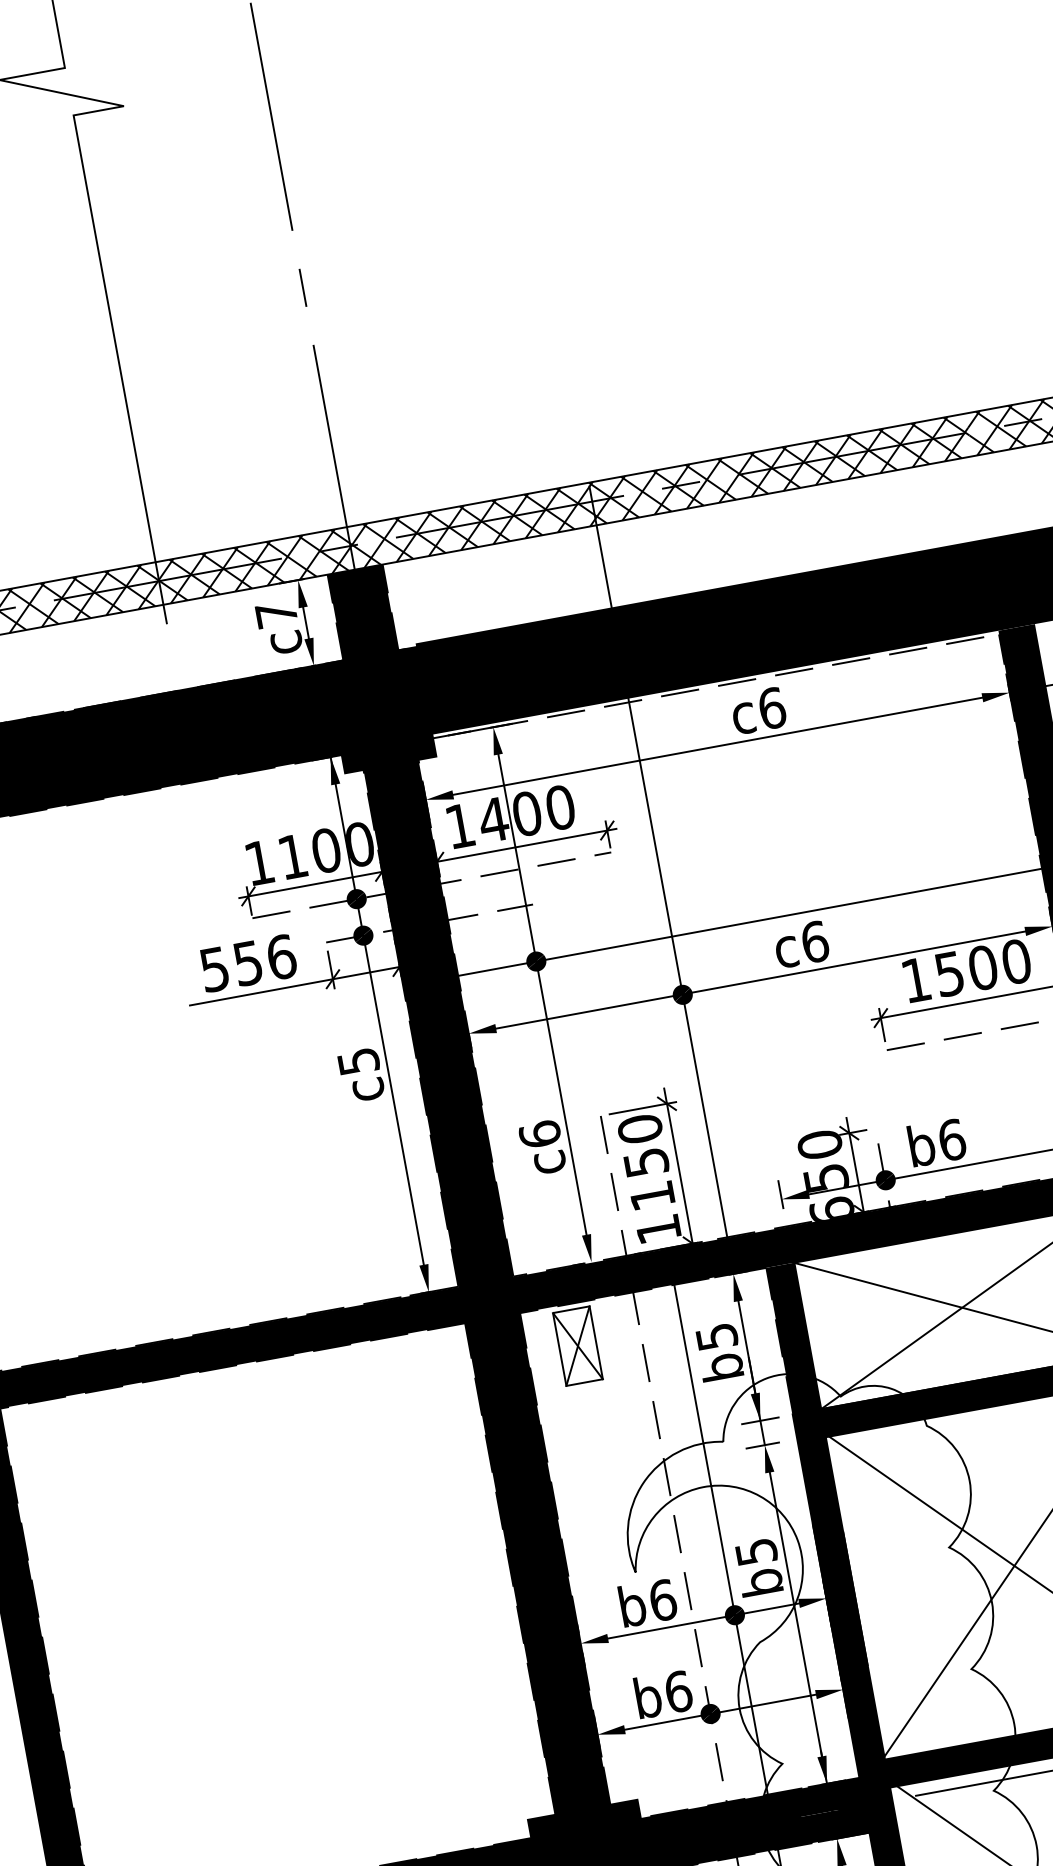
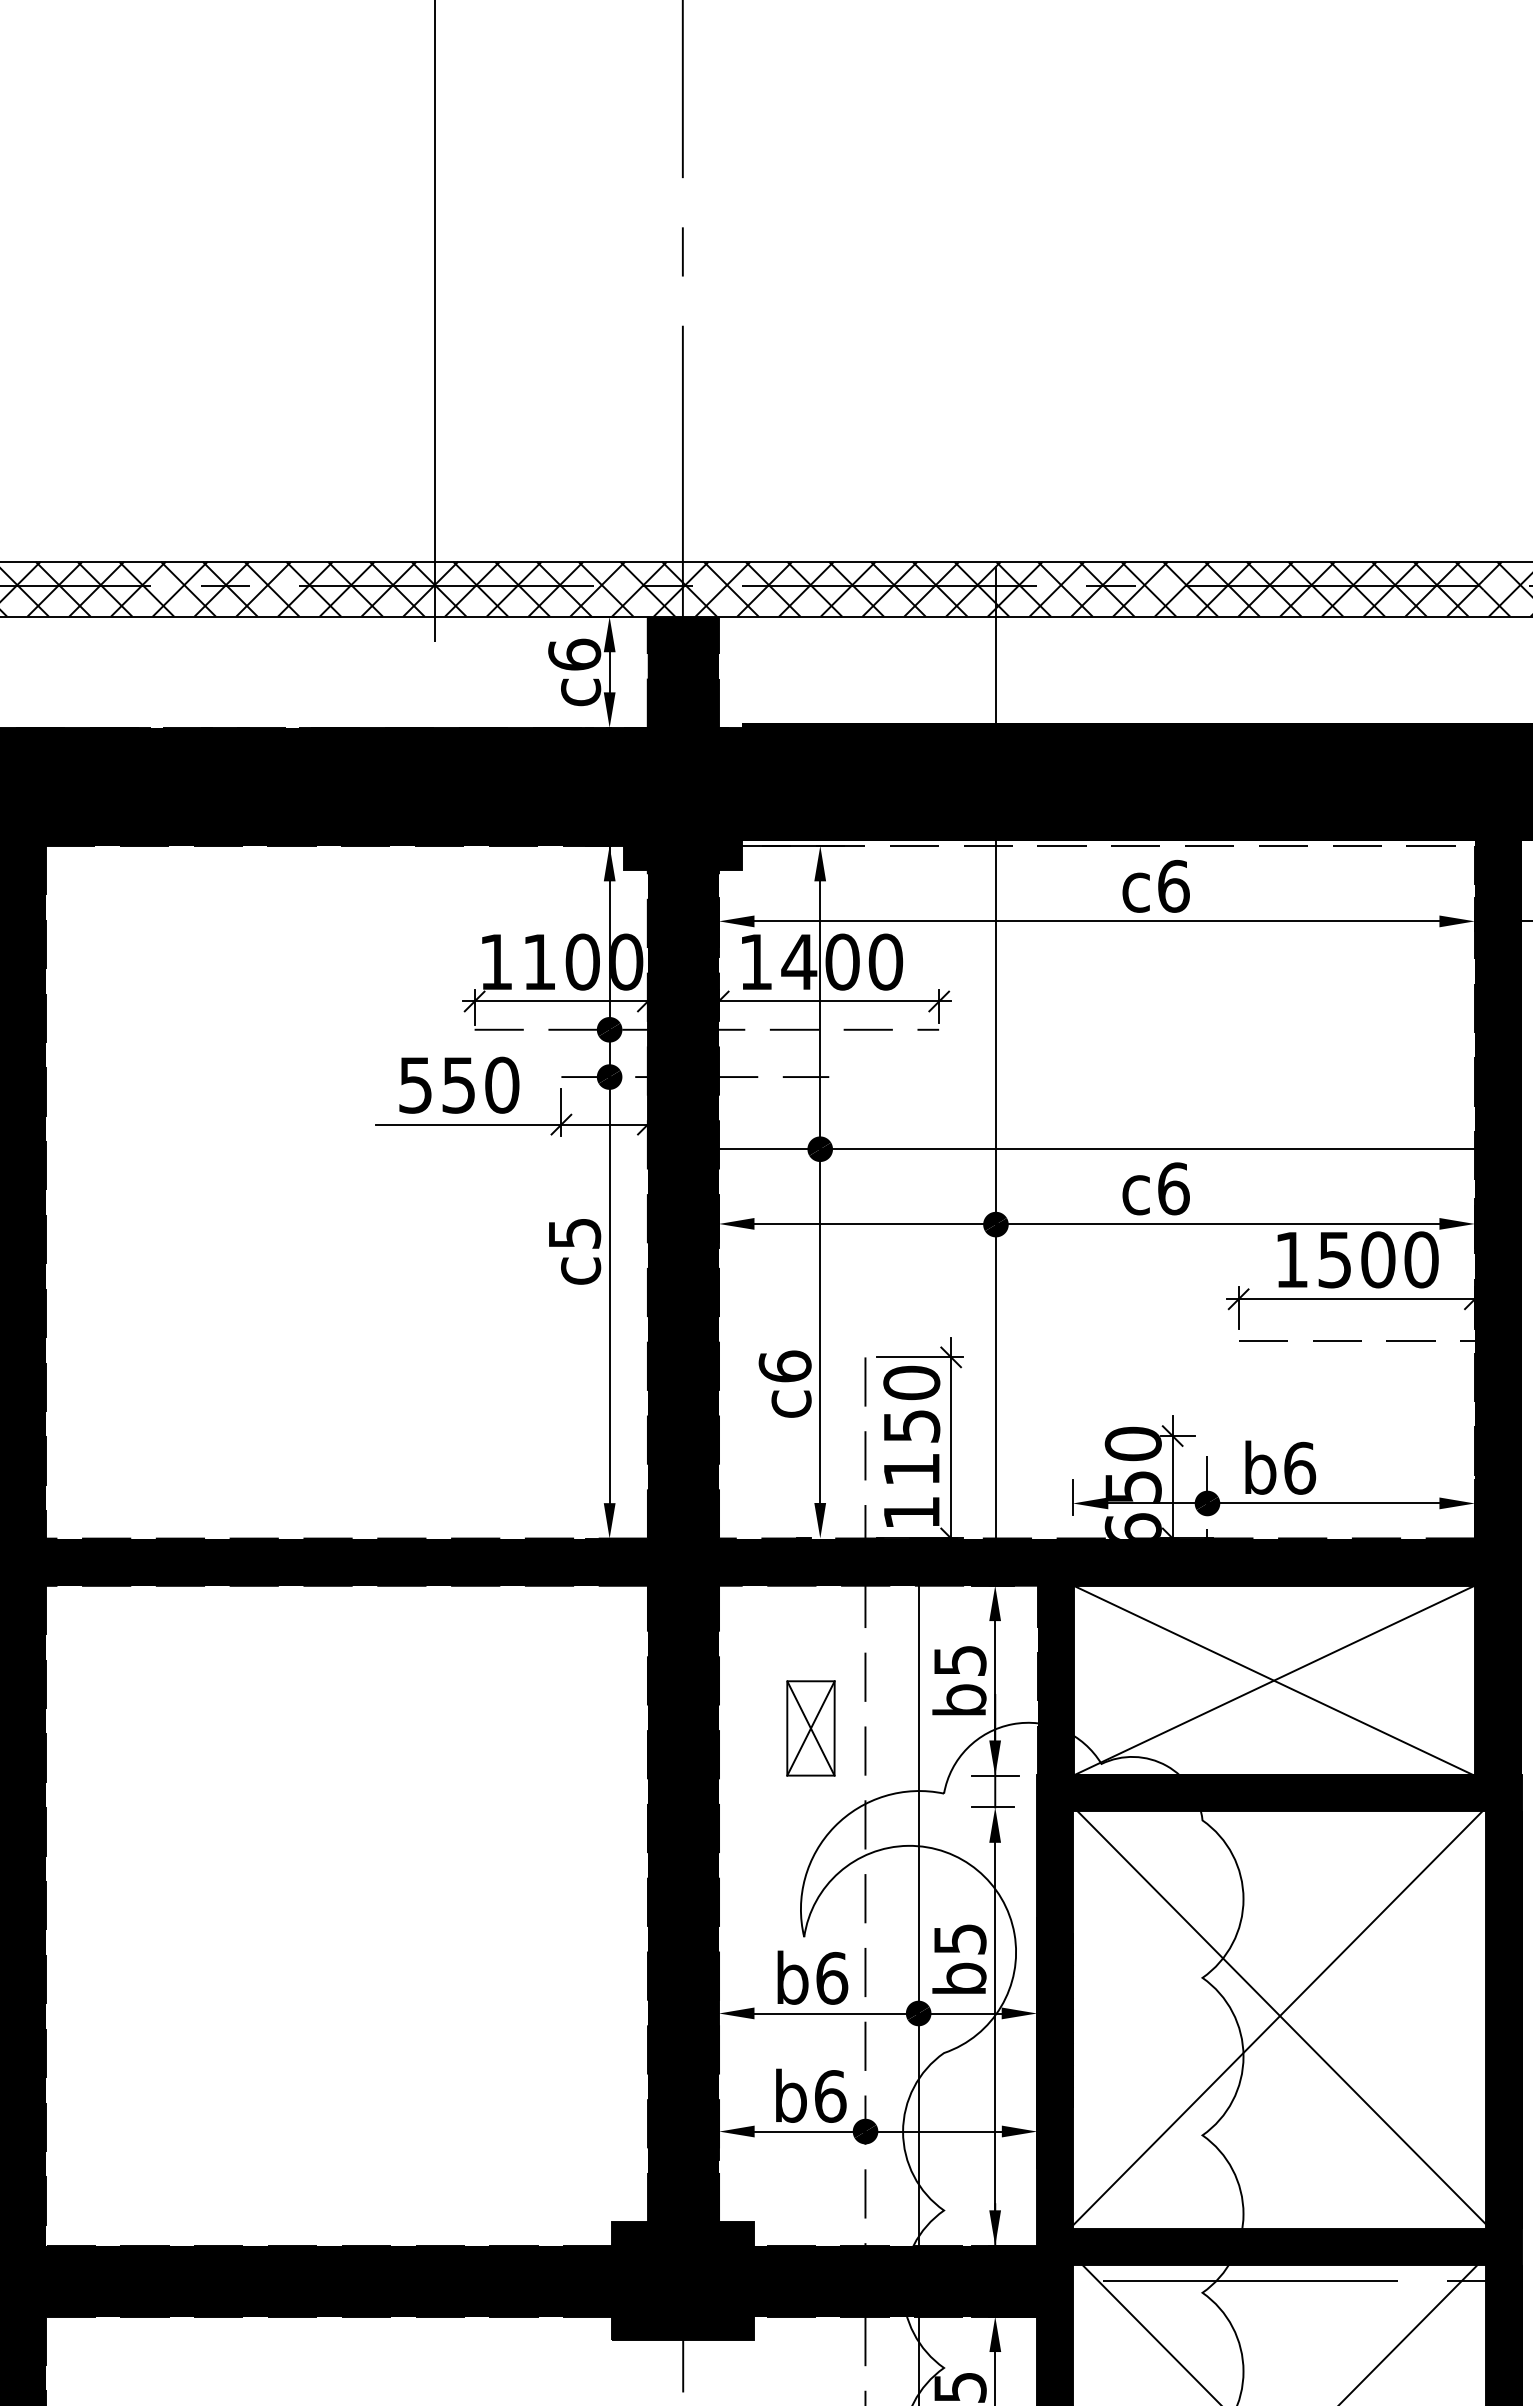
text: (276, 614) -> (574, 654), c7 -> c6
text: (281, 956) -> (502, 1084), 556 -> 550
part: (577, 1346) -> (810, 1728), moved

